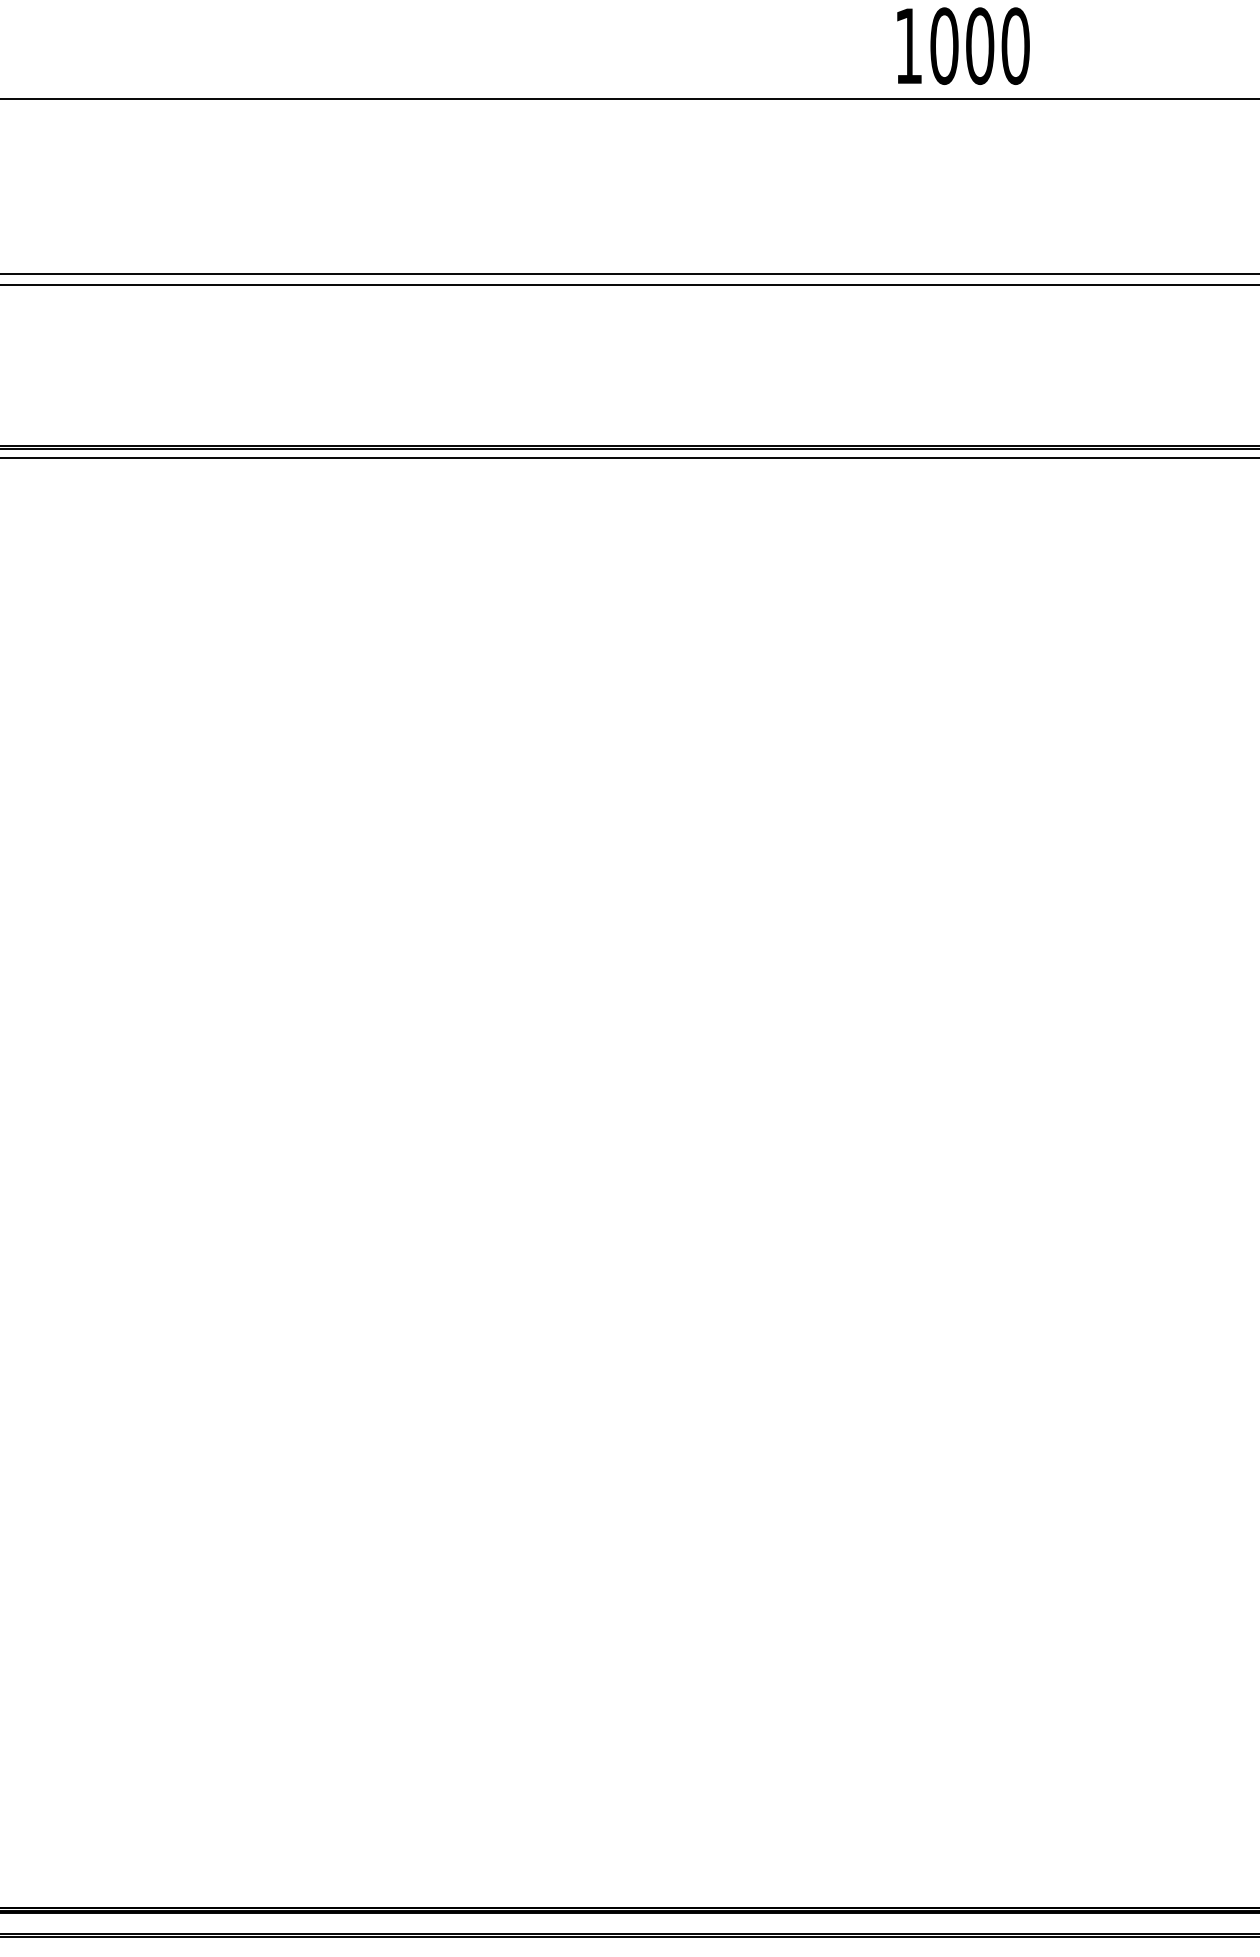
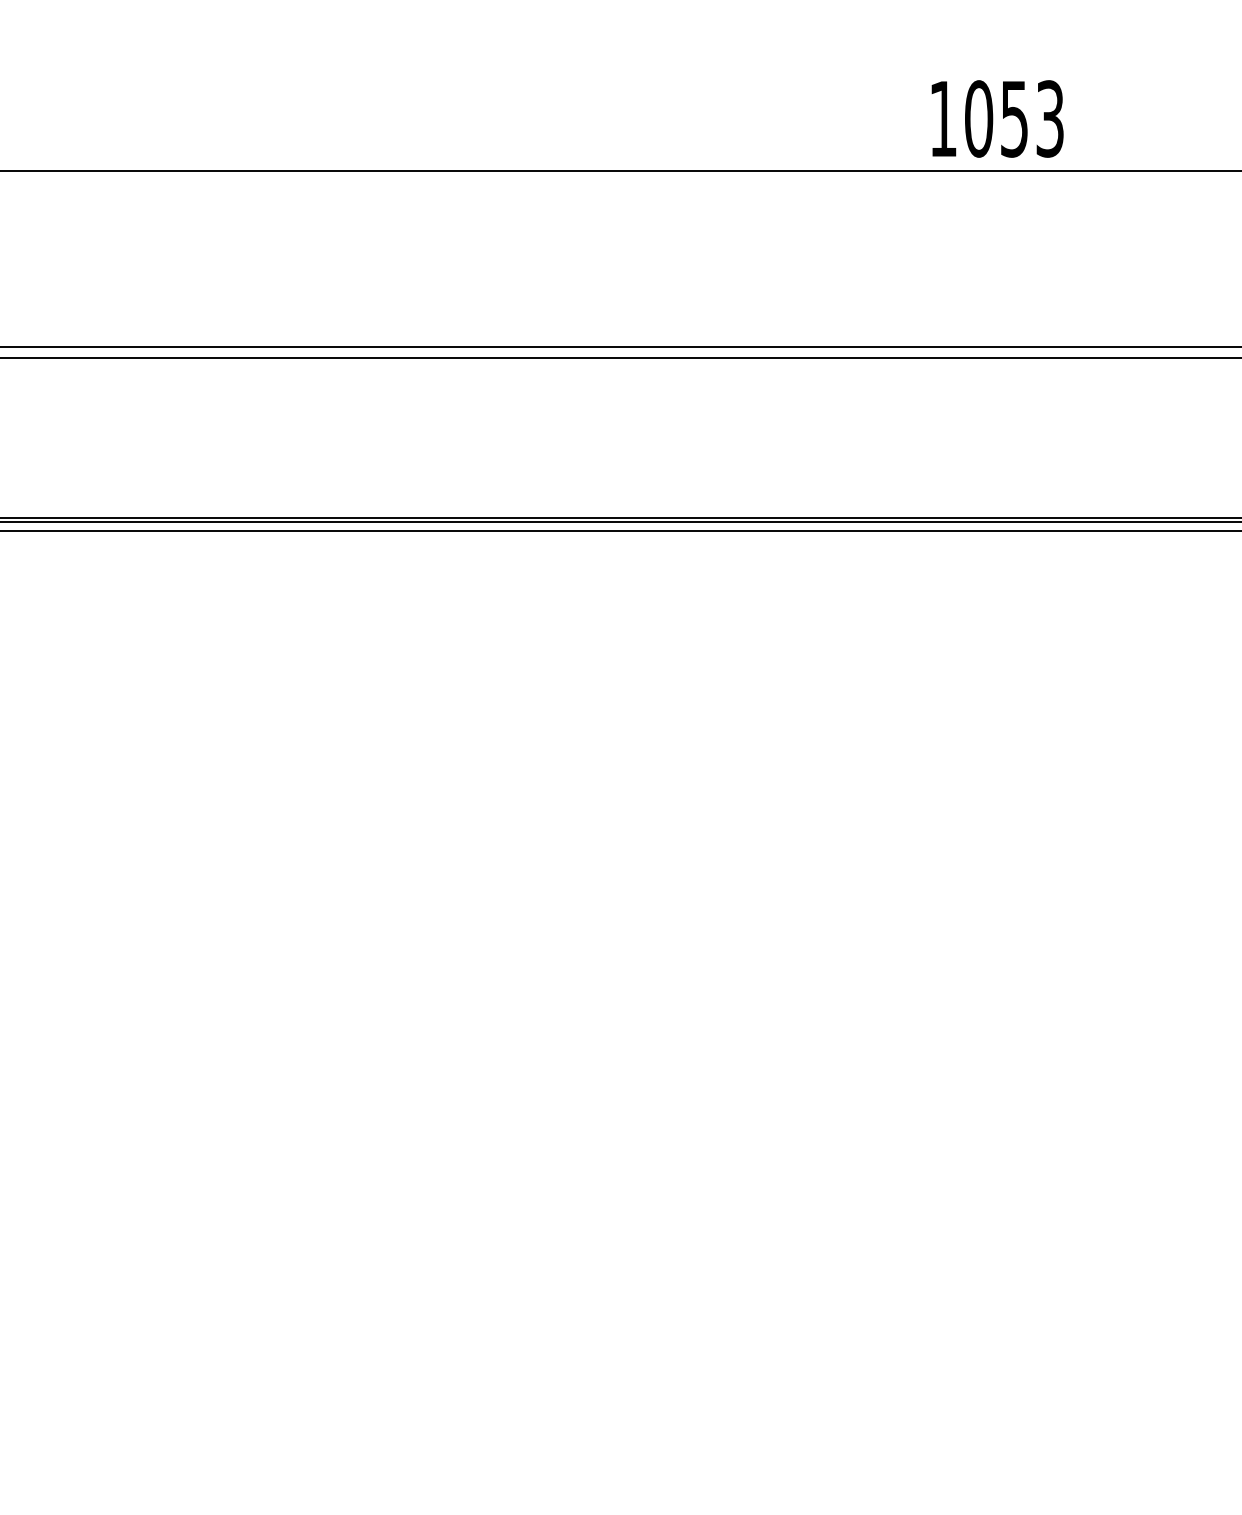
text: (997, 46) -> (1032, 119), 1000 -> 1053

